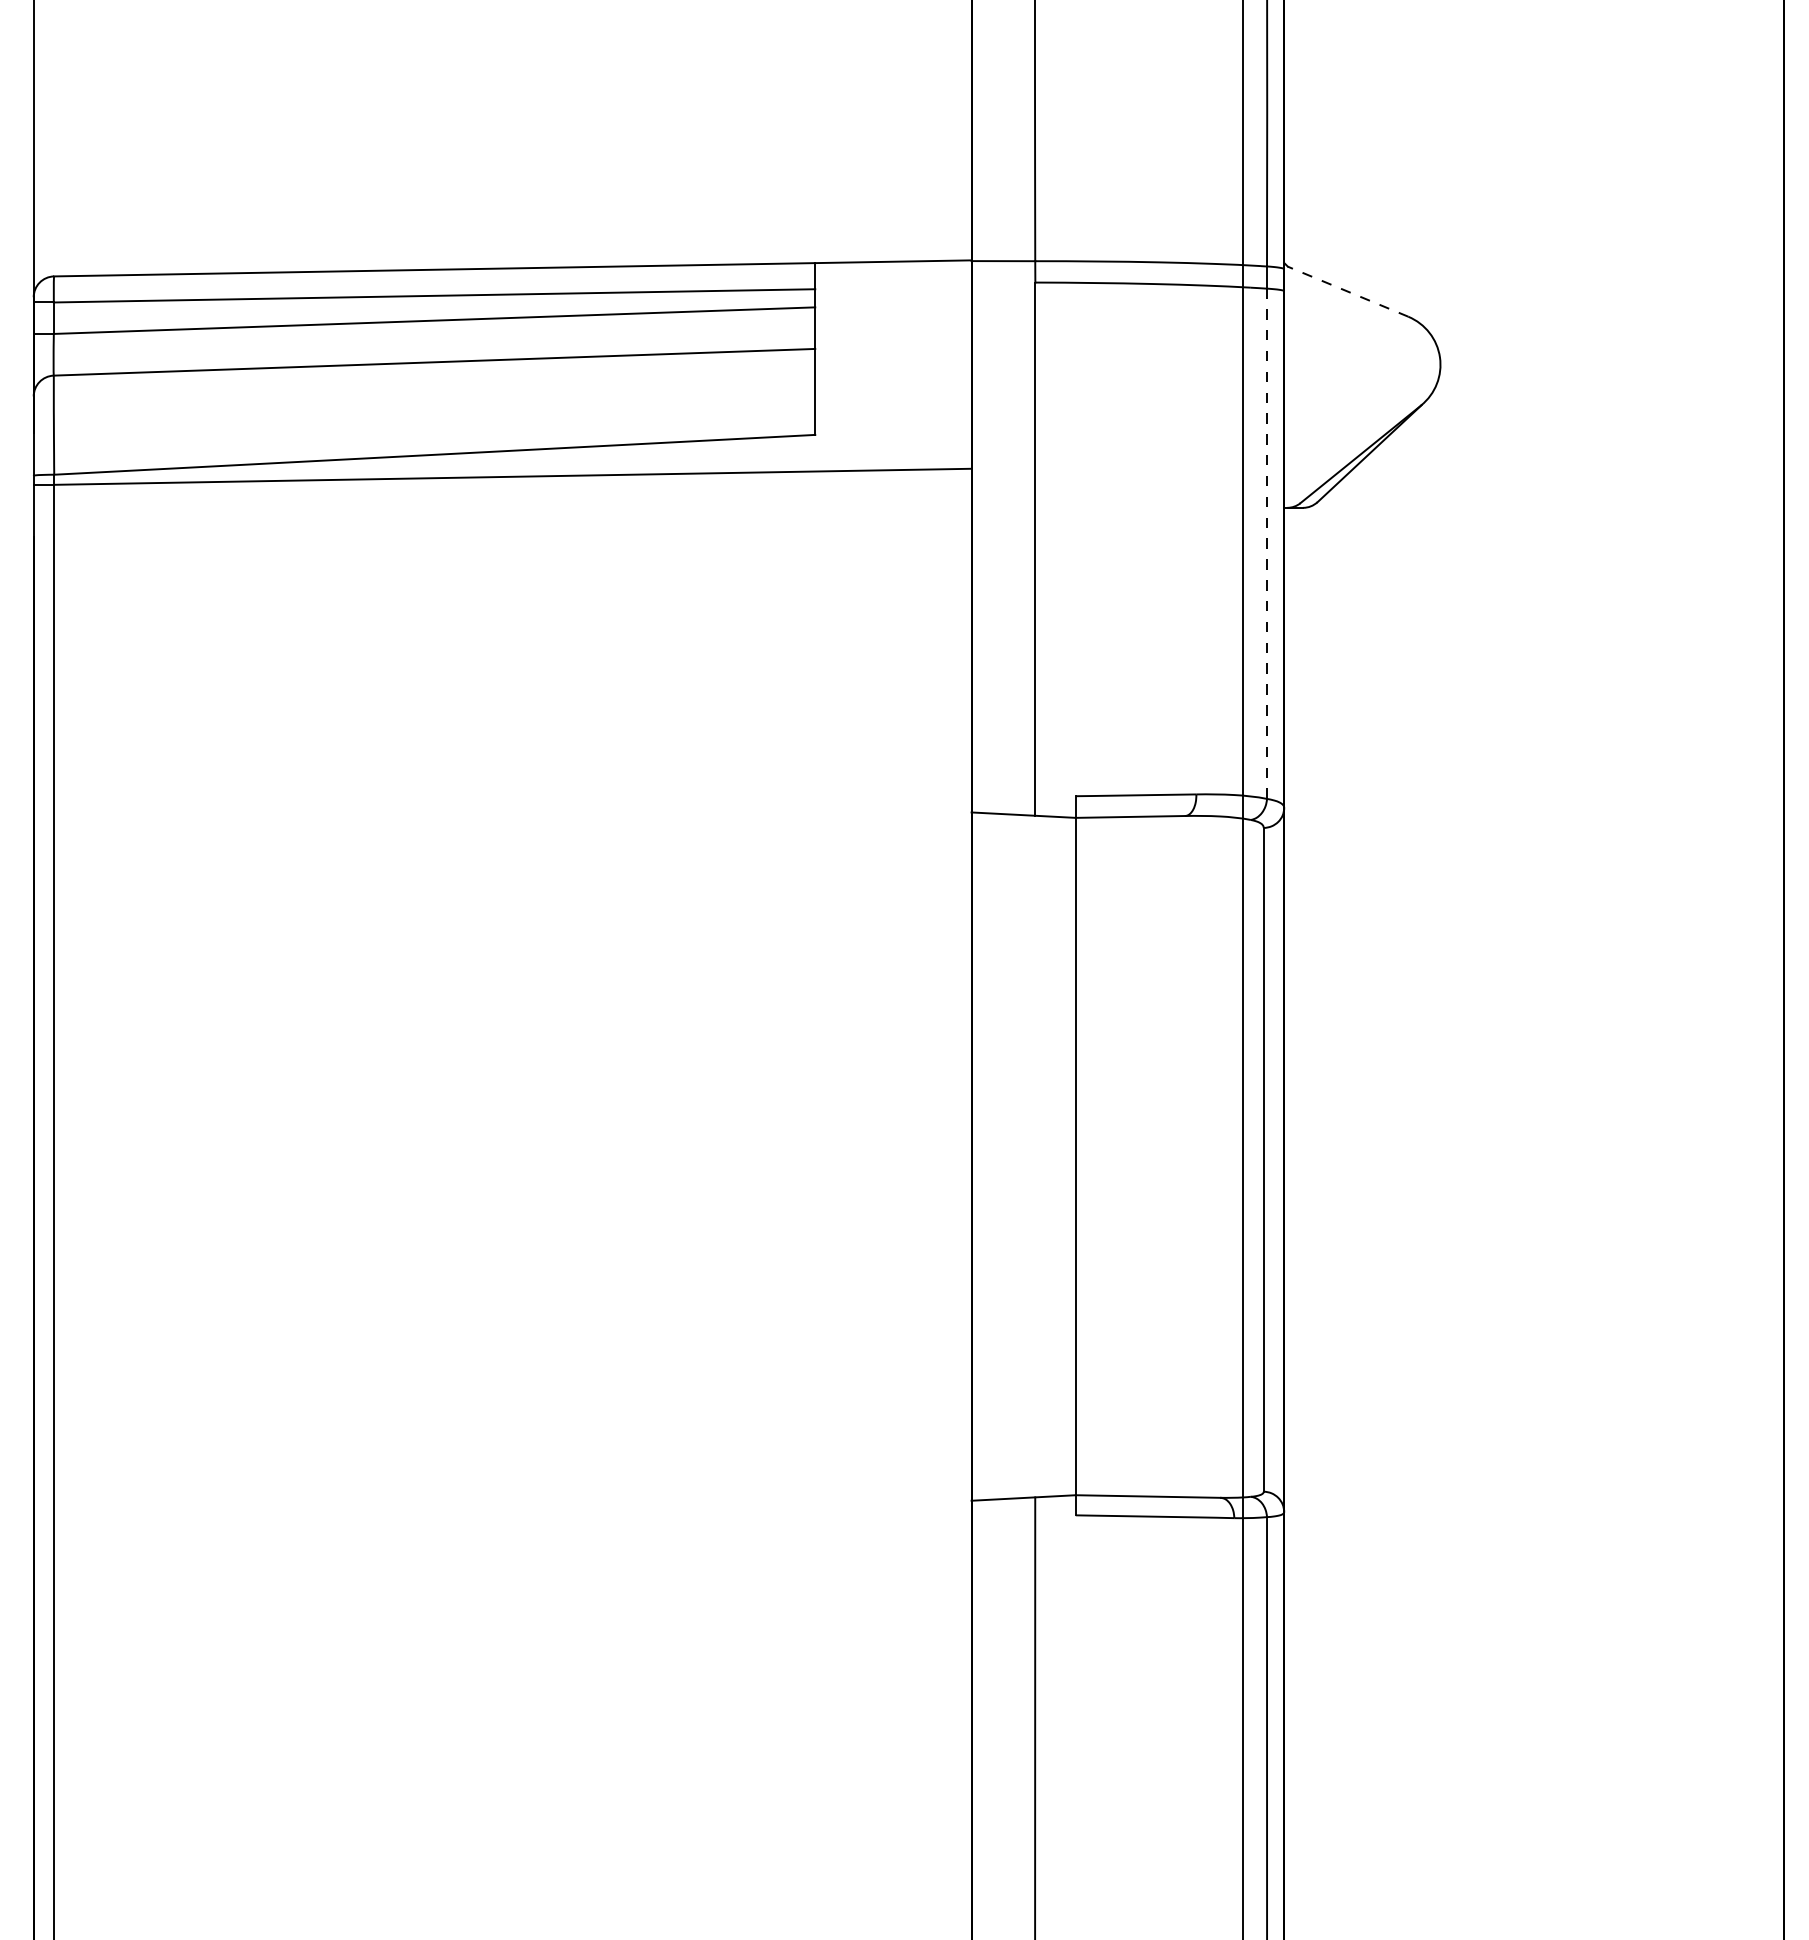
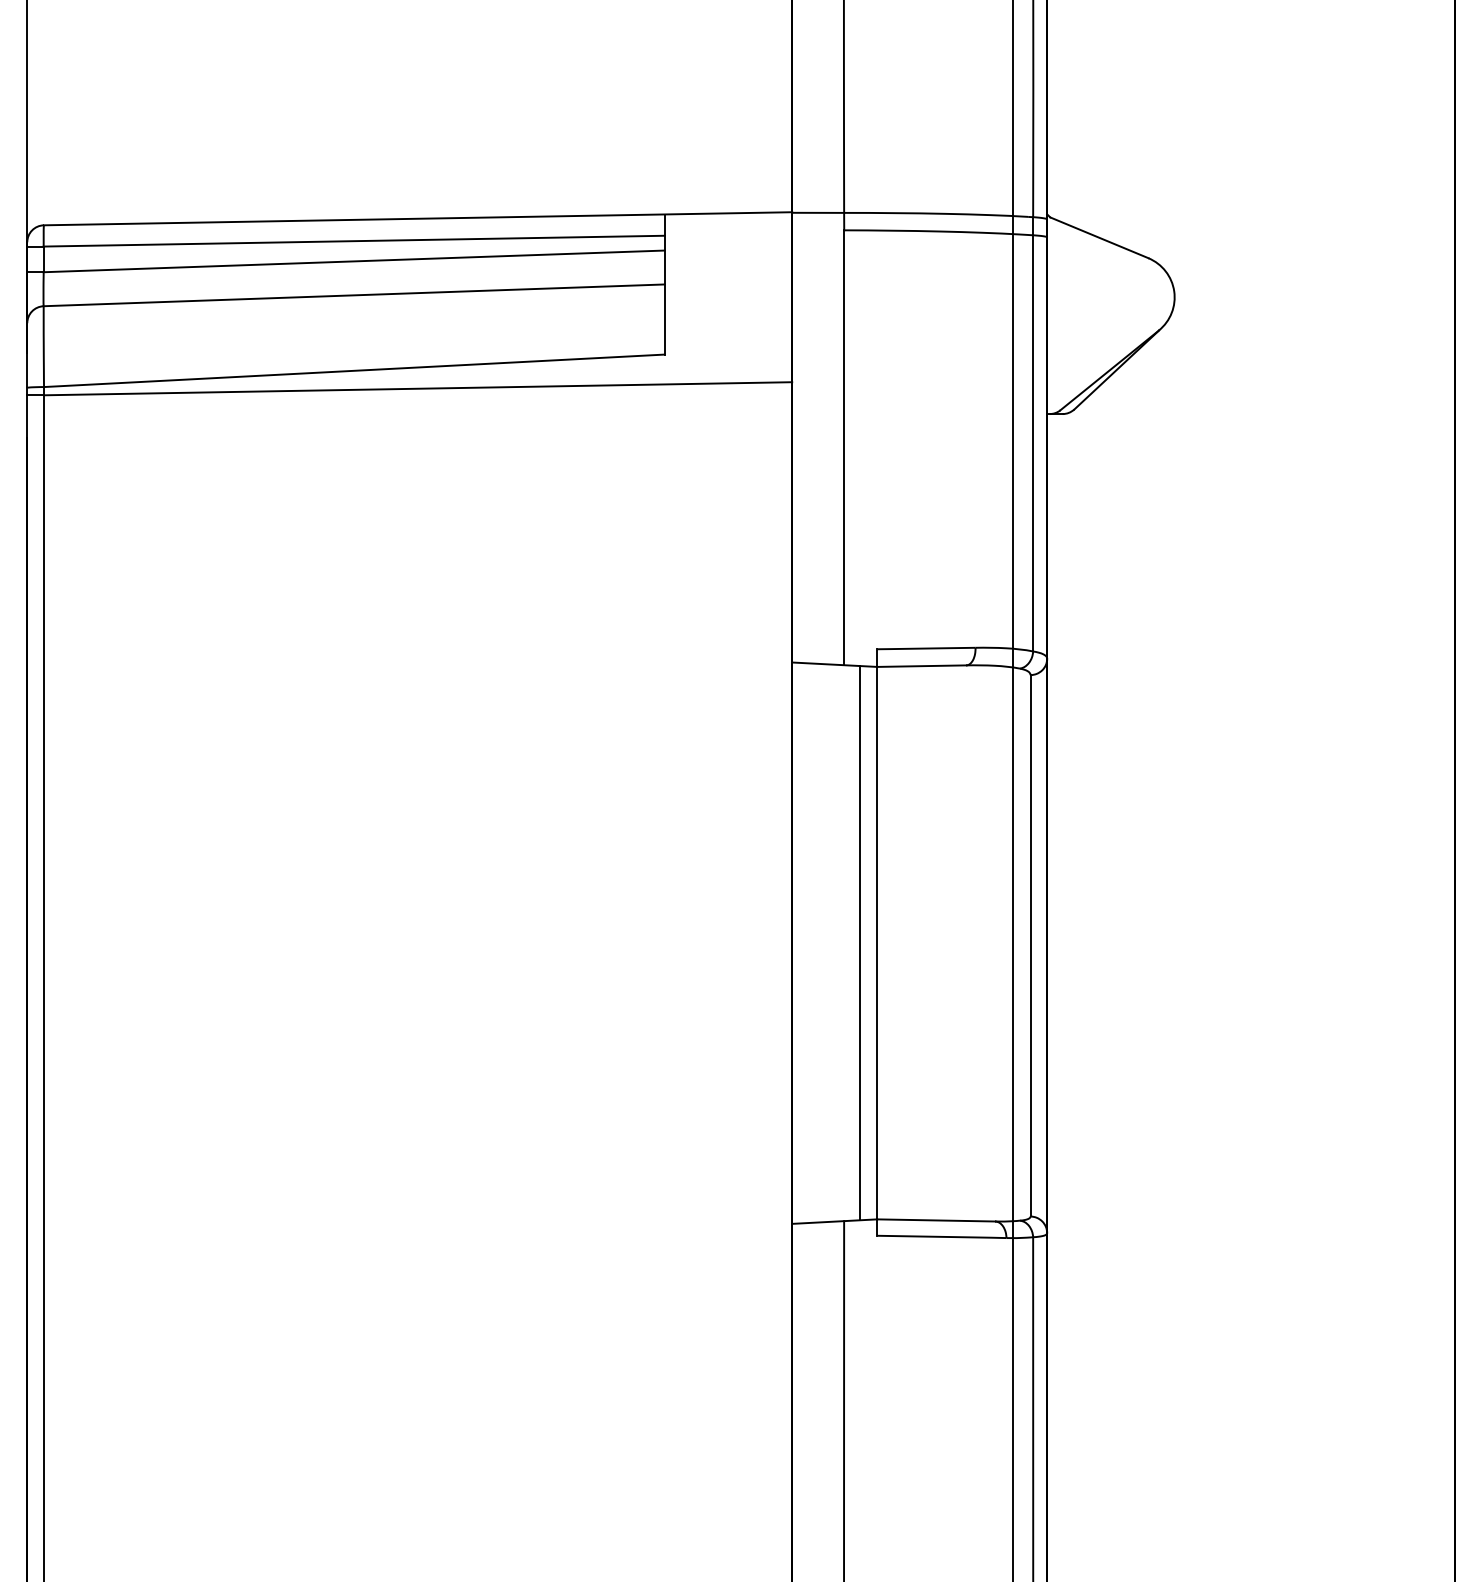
line: (1347, 291) -> (1098, 237), dashed -> solid
line: (1267, 543) -> (1033, 443), dashed -> solid
line: (1054, 1156) -> (859, 943), added

